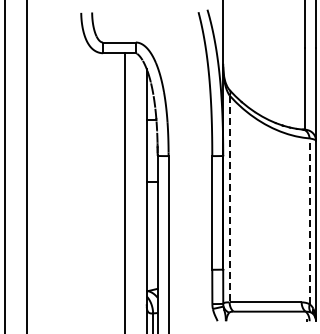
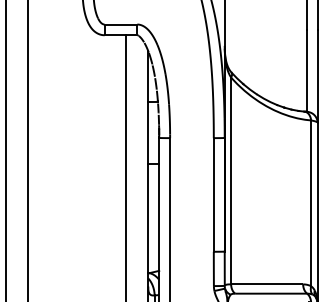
line: (229, 199) -> (231, 181), dashed -> solid
line: (309, 221) -> (311, 203), dashed -> solid

